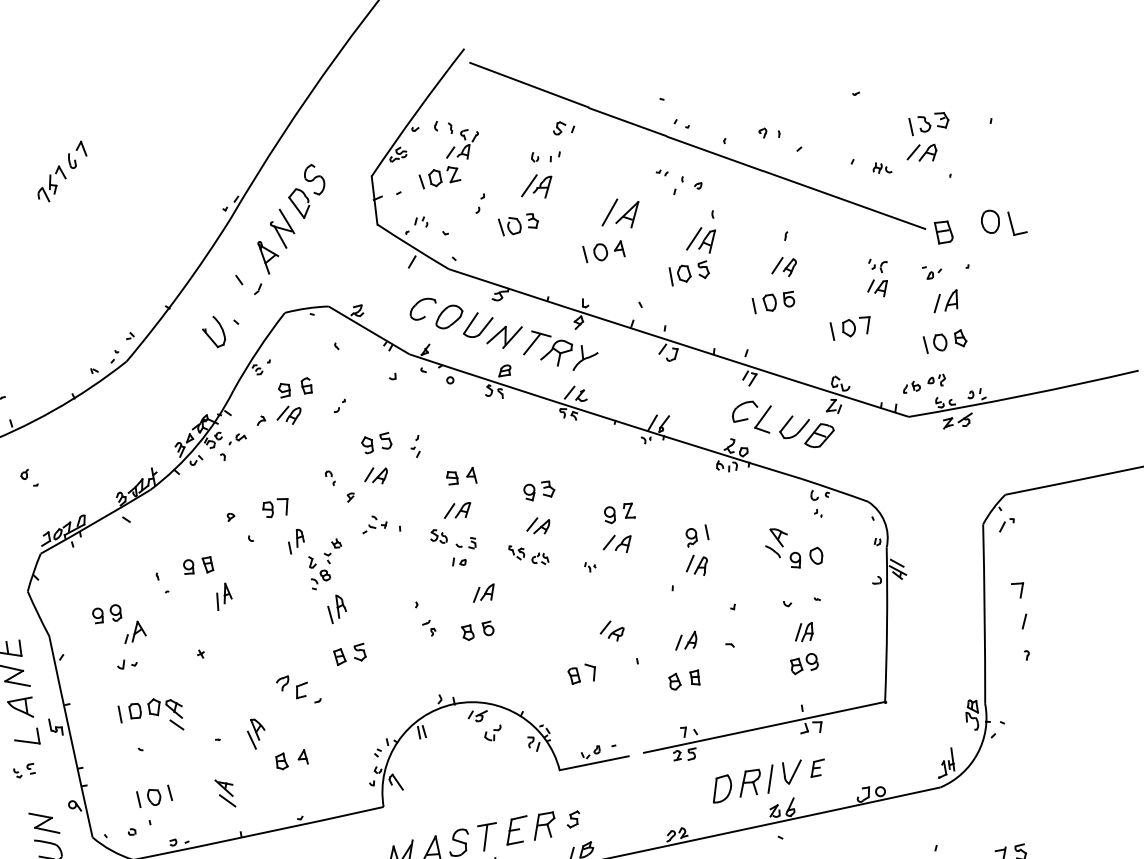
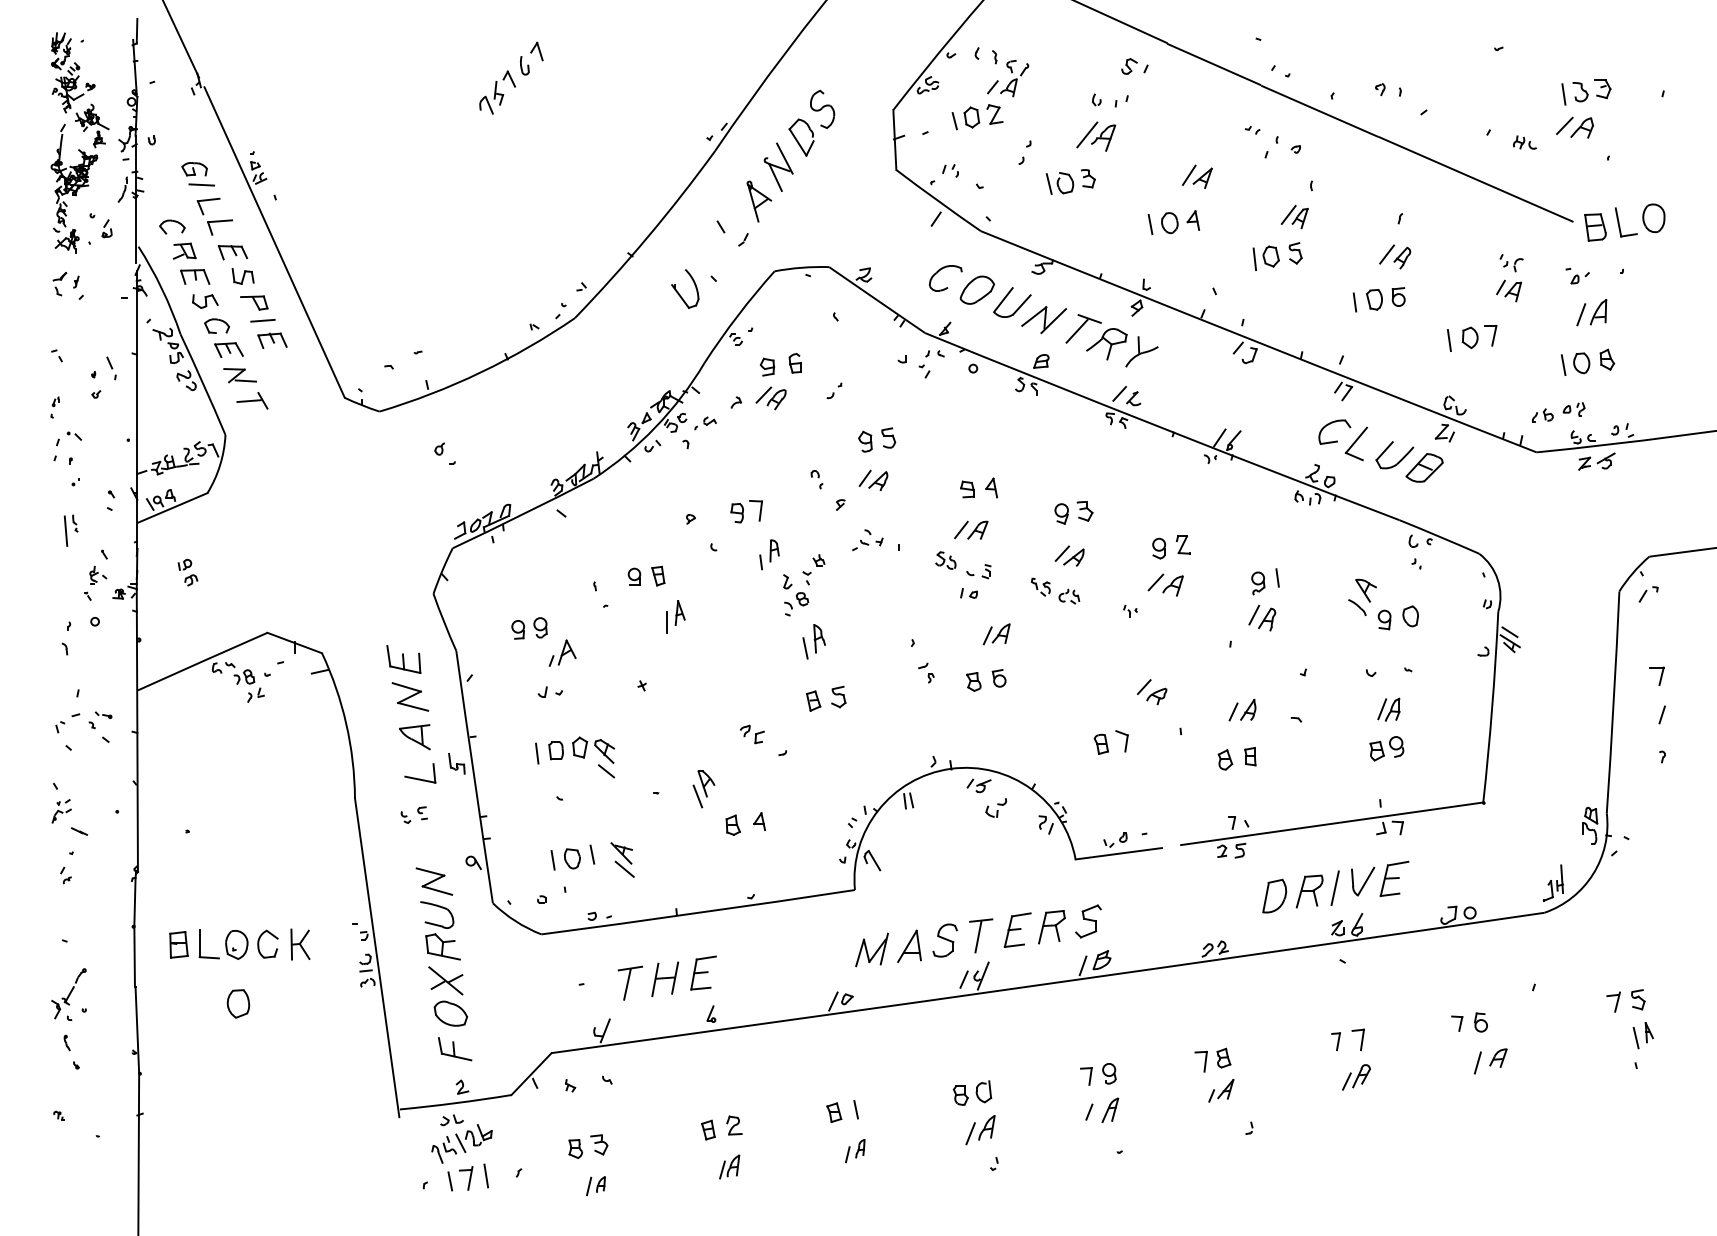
part: (619, 213) -> (1196, 176), size x0.62
part: (1016, 223) -> (1625, 222), moved
part: (700, 240) -> (1294, 216), size x0.71
part: (415, 446) -> (924, 364), moved
part: (292, 687) -> (752, 734), size x0.62
part: (817, 768) -> (1394, 878), size x1.67
part: (225, 793) -> (622, 859), moved
part: (573, 819) -> (1088, 921), size x1.67

